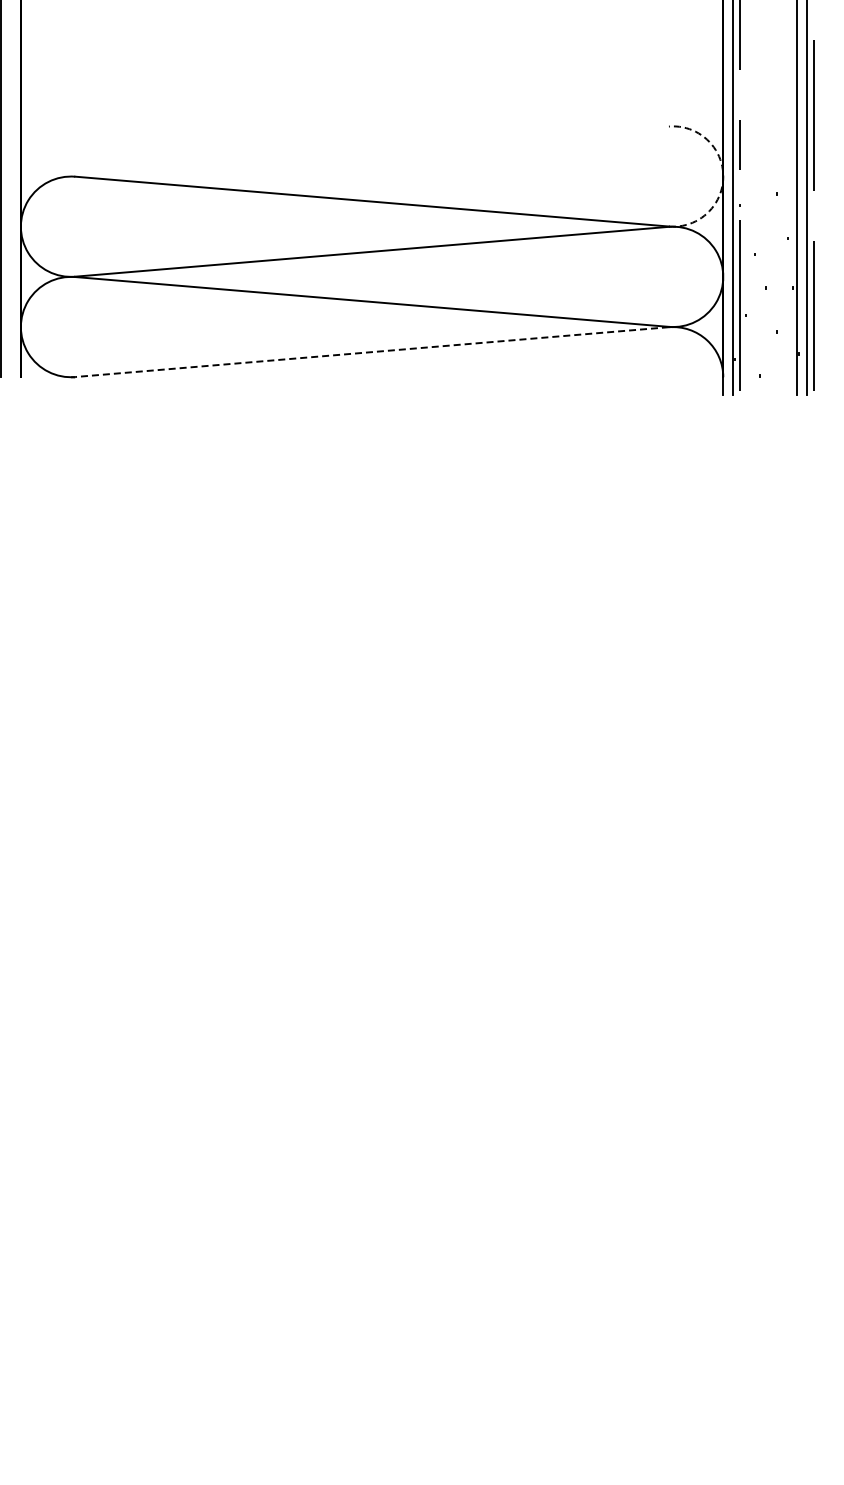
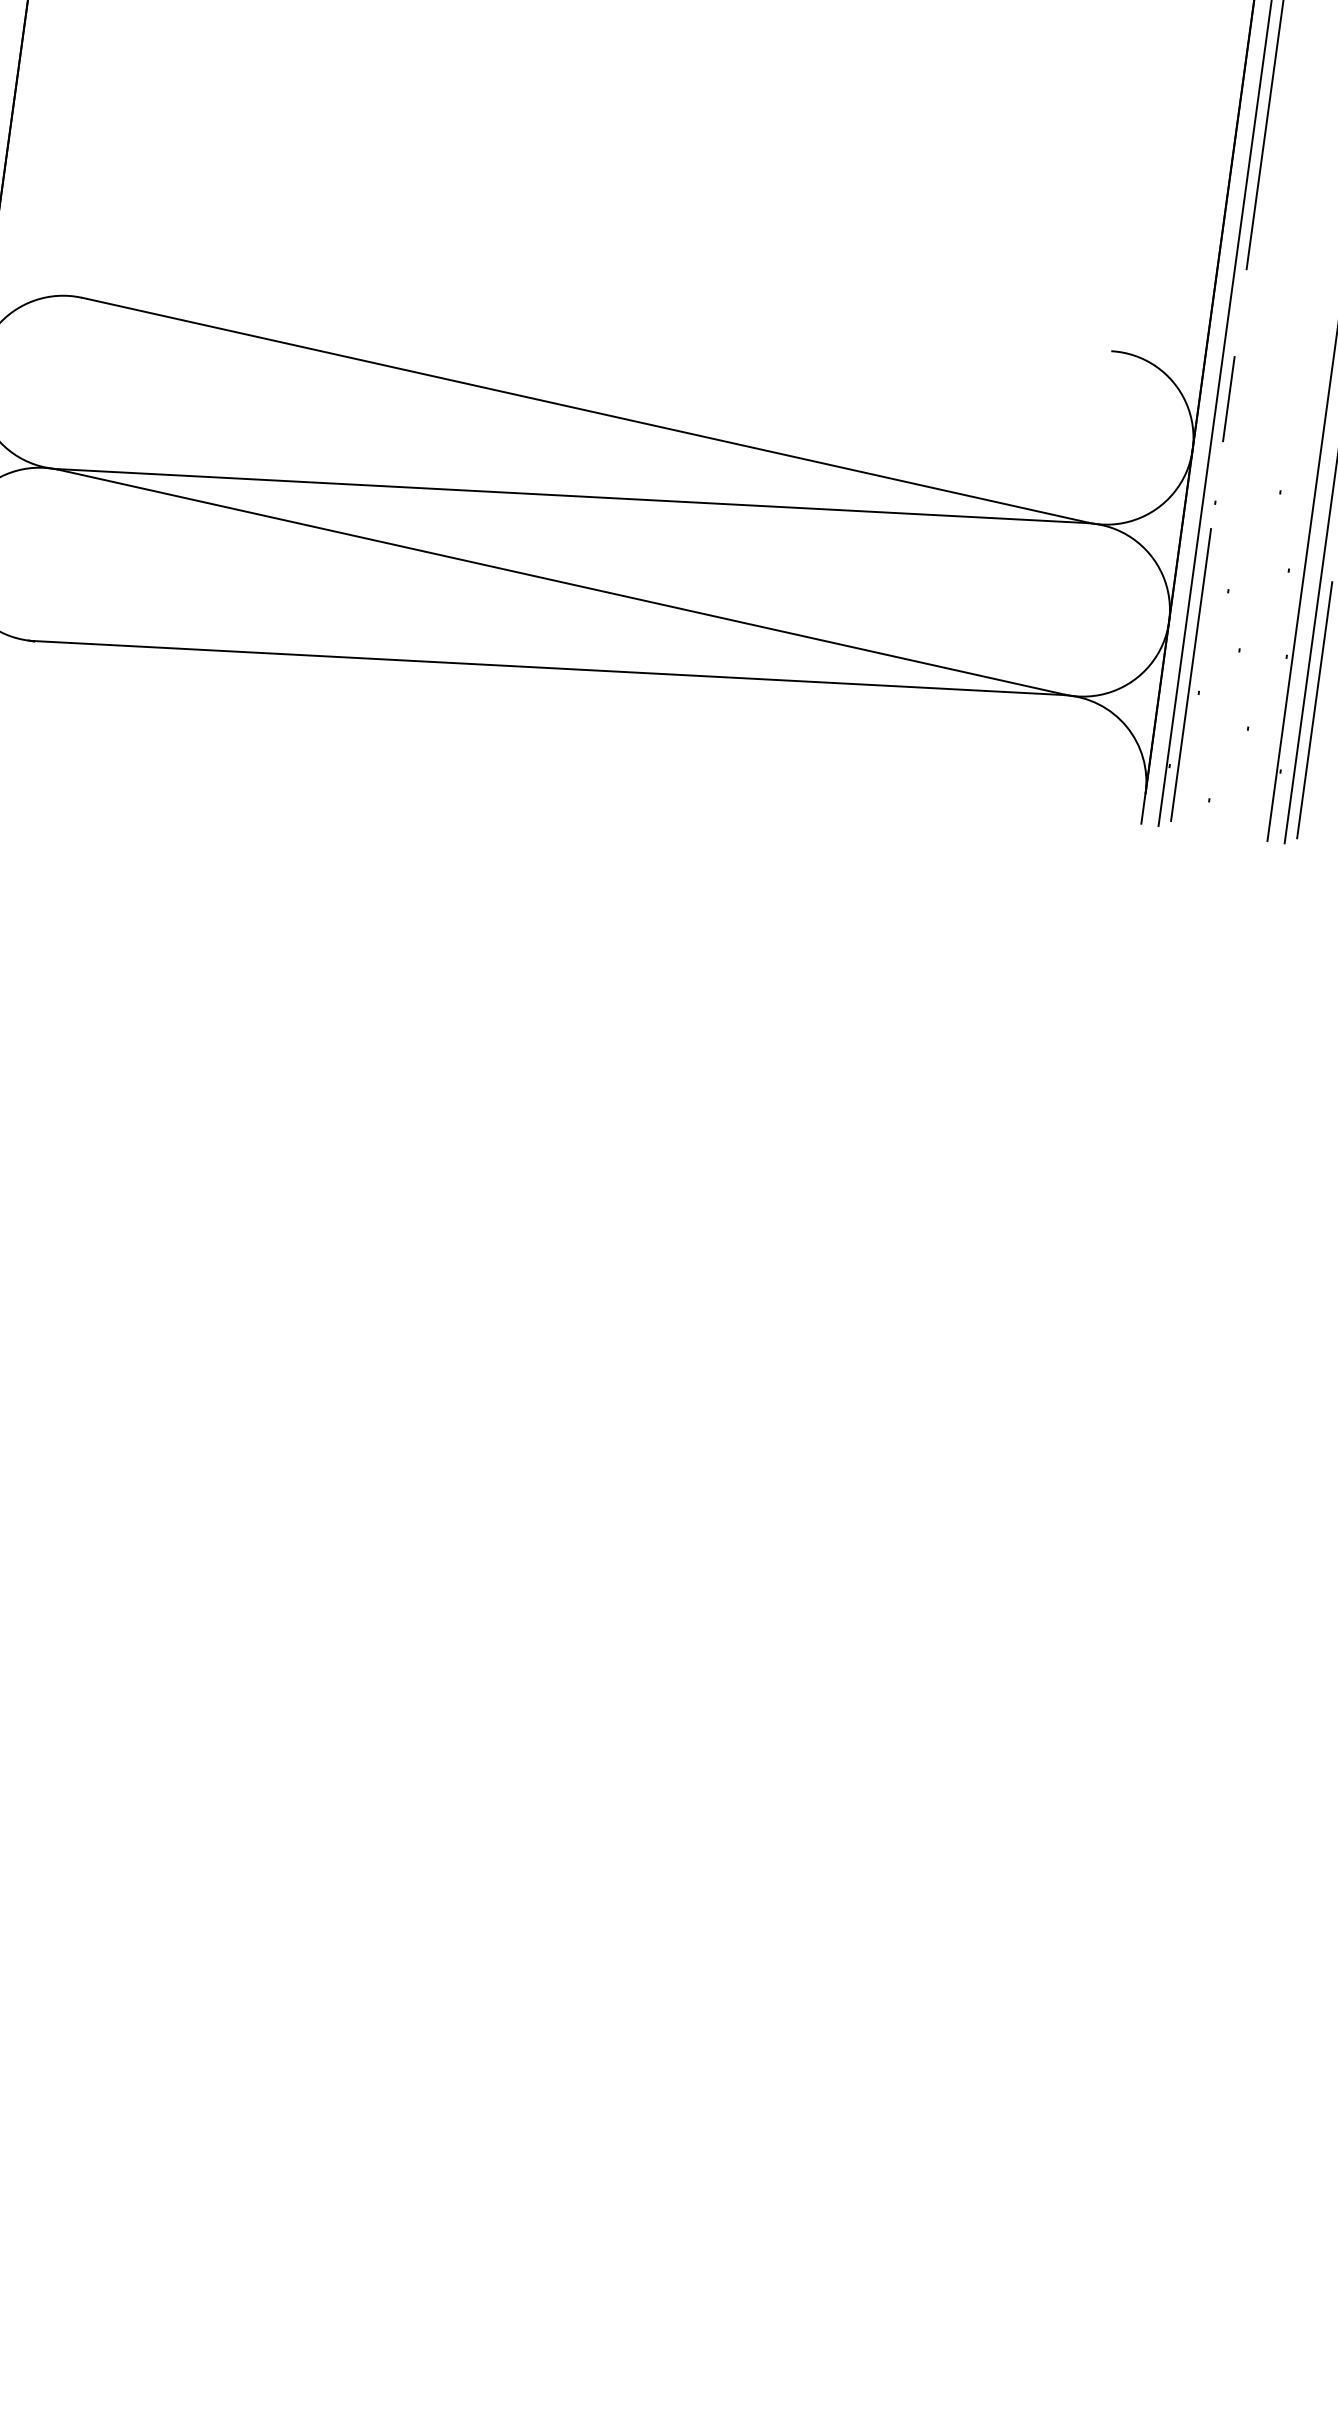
arc: (723, 176) -> (1193, 449), dashed -> solid
line: (372, 352) -> (550, 668), dashed -> solid

